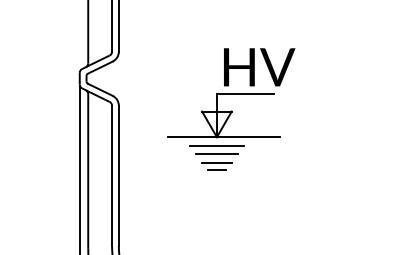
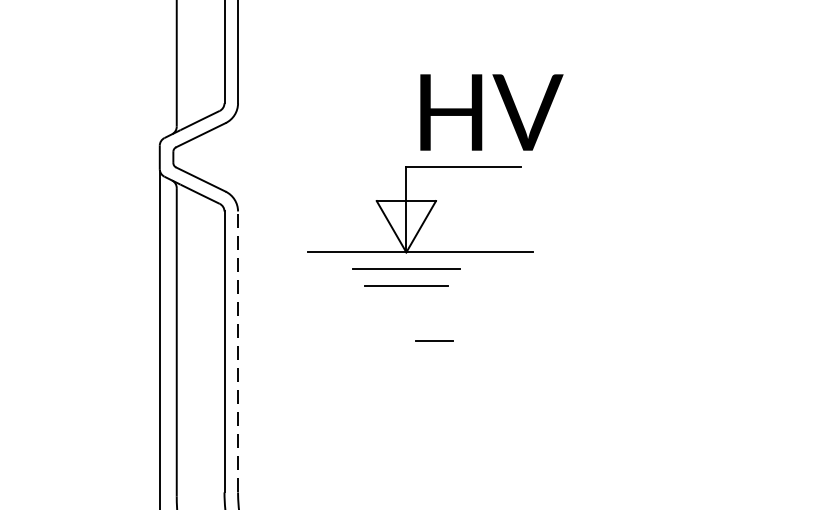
part: (231, 94) -> (435, 166), moved
line: (216, 162) -> (433, 325), removed
line: (118, 175) -> (237, 351), solid -> dashed

